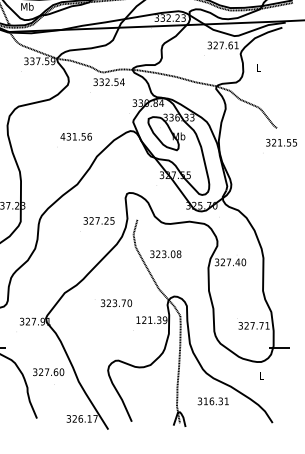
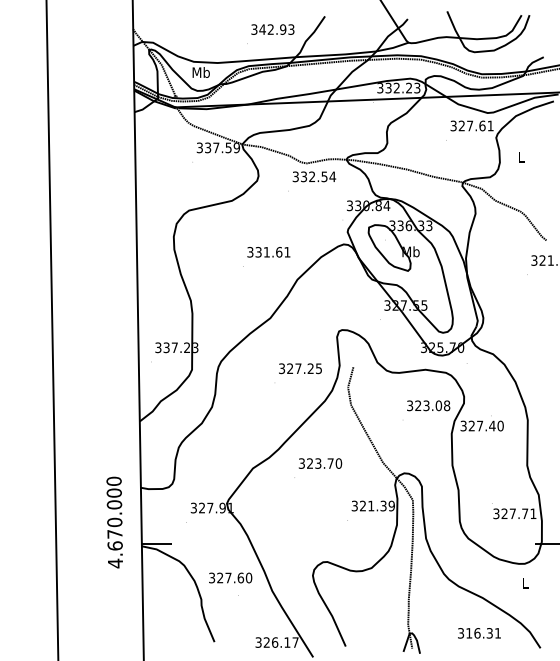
text: (76, 136) -> (268, 251), 431.56 -> 331.61
text: (165, 254) -> (428, 405), moved
text: (116, 303) -> (320, 463), moved
text: (138, 319) -> (354, 505), 121.39 -> 321.39
text: (213, 401) -> (479, 633), moved

